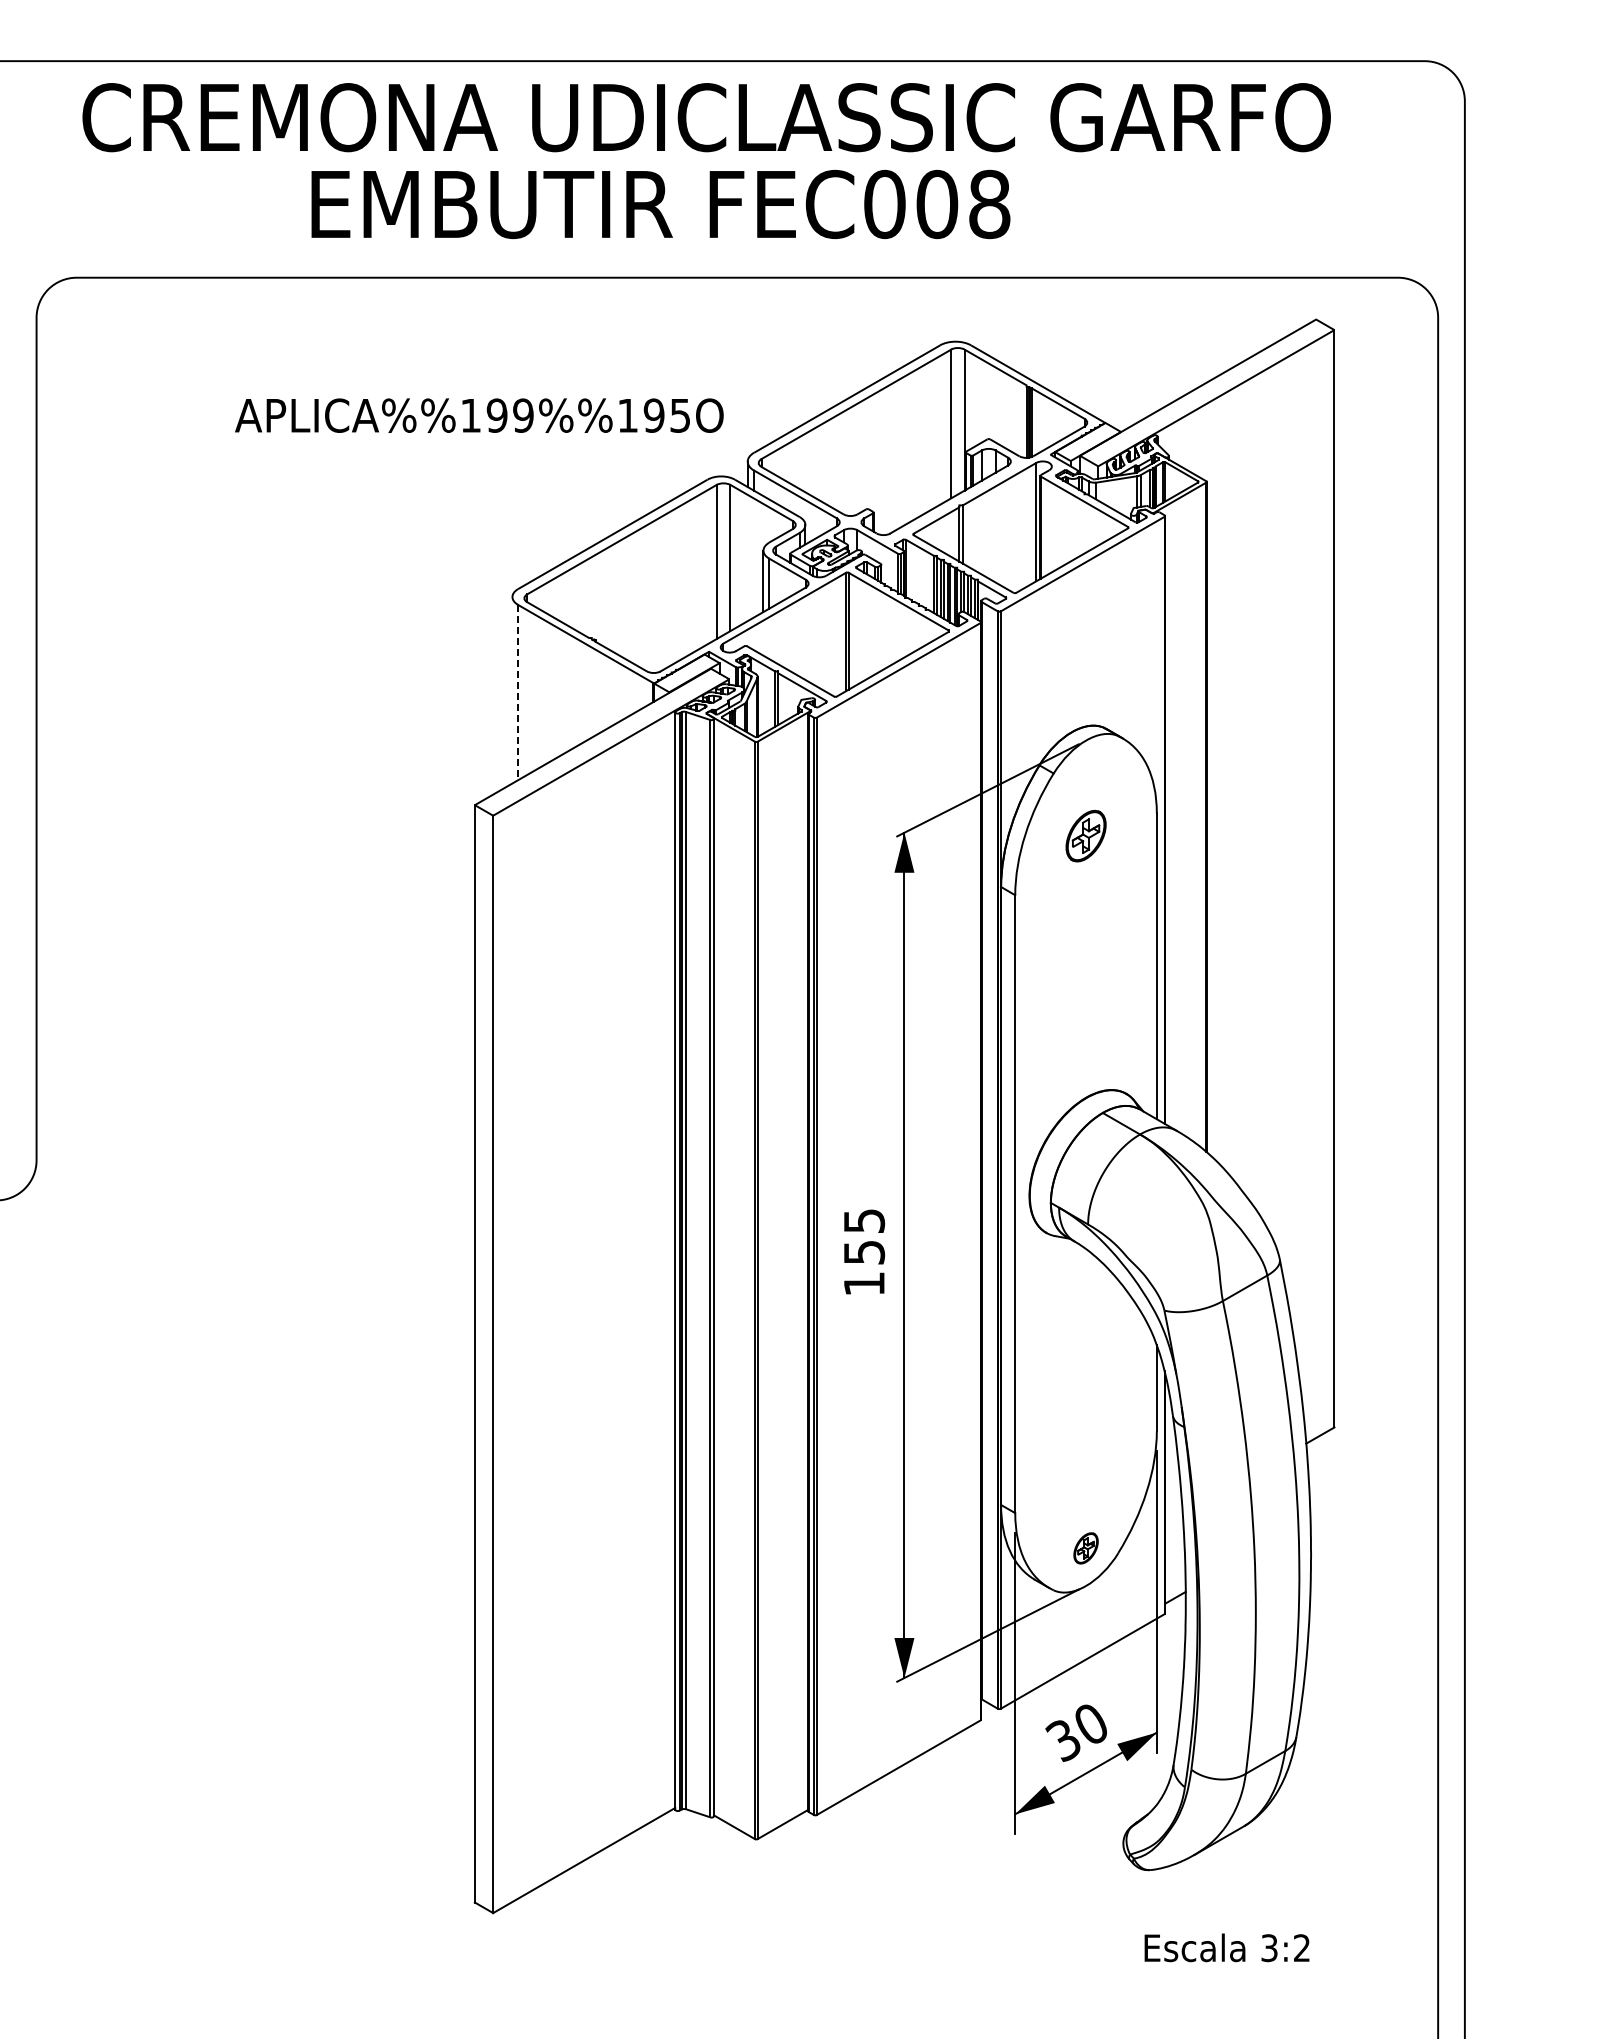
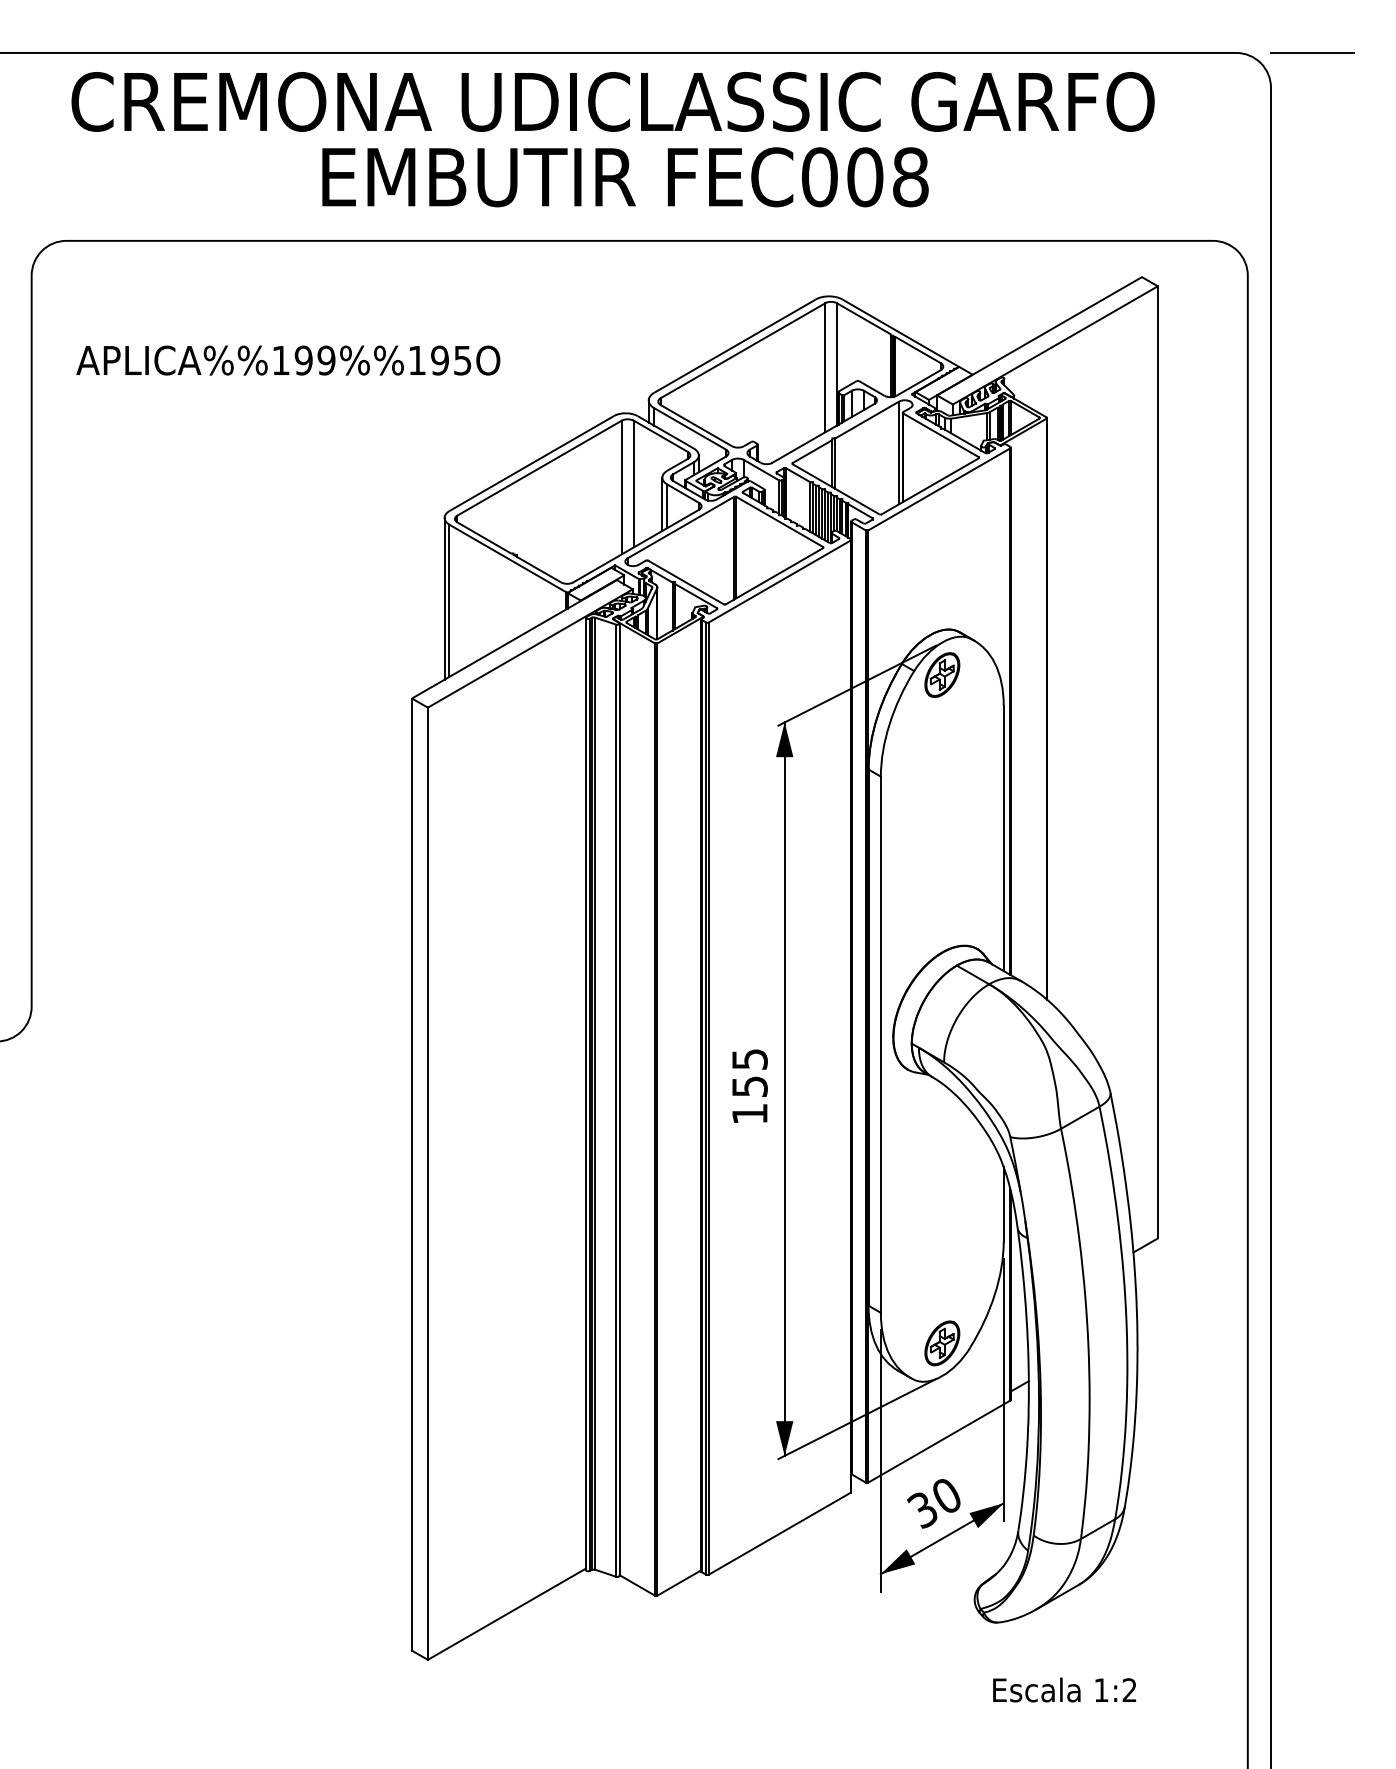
line: (1512, 61) -> (1312, 53), added
text: (660, 204) -> (625, 177), moved
text: (479, 415) -> (288, 360), moved
line: (512, 690) -> (444, 599), added
line: (518, 692) -> (449, 600), dashed -> solid
part: (1085, 835) -> (941, 674), moved
part: (1085, 1548) -> (941, 1343), size x1.67
text: (1269, 1948) -> (1101, 1690), 3:2 -> 1:2

